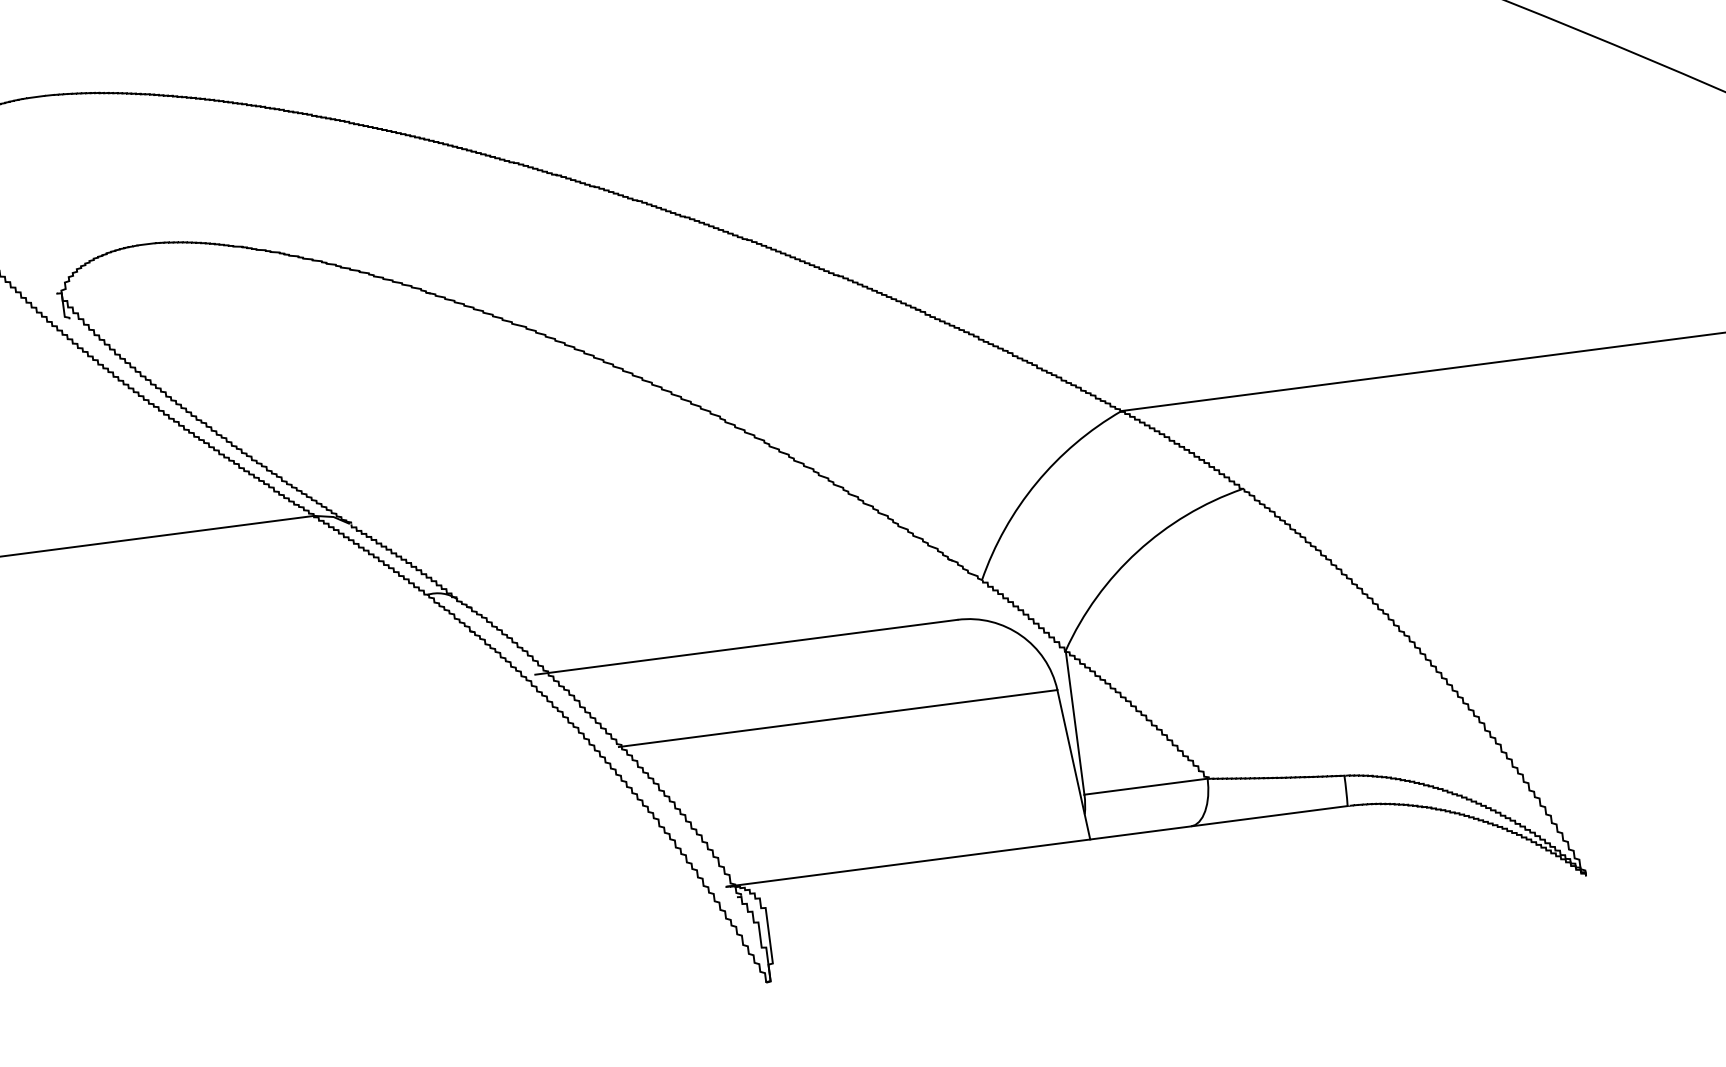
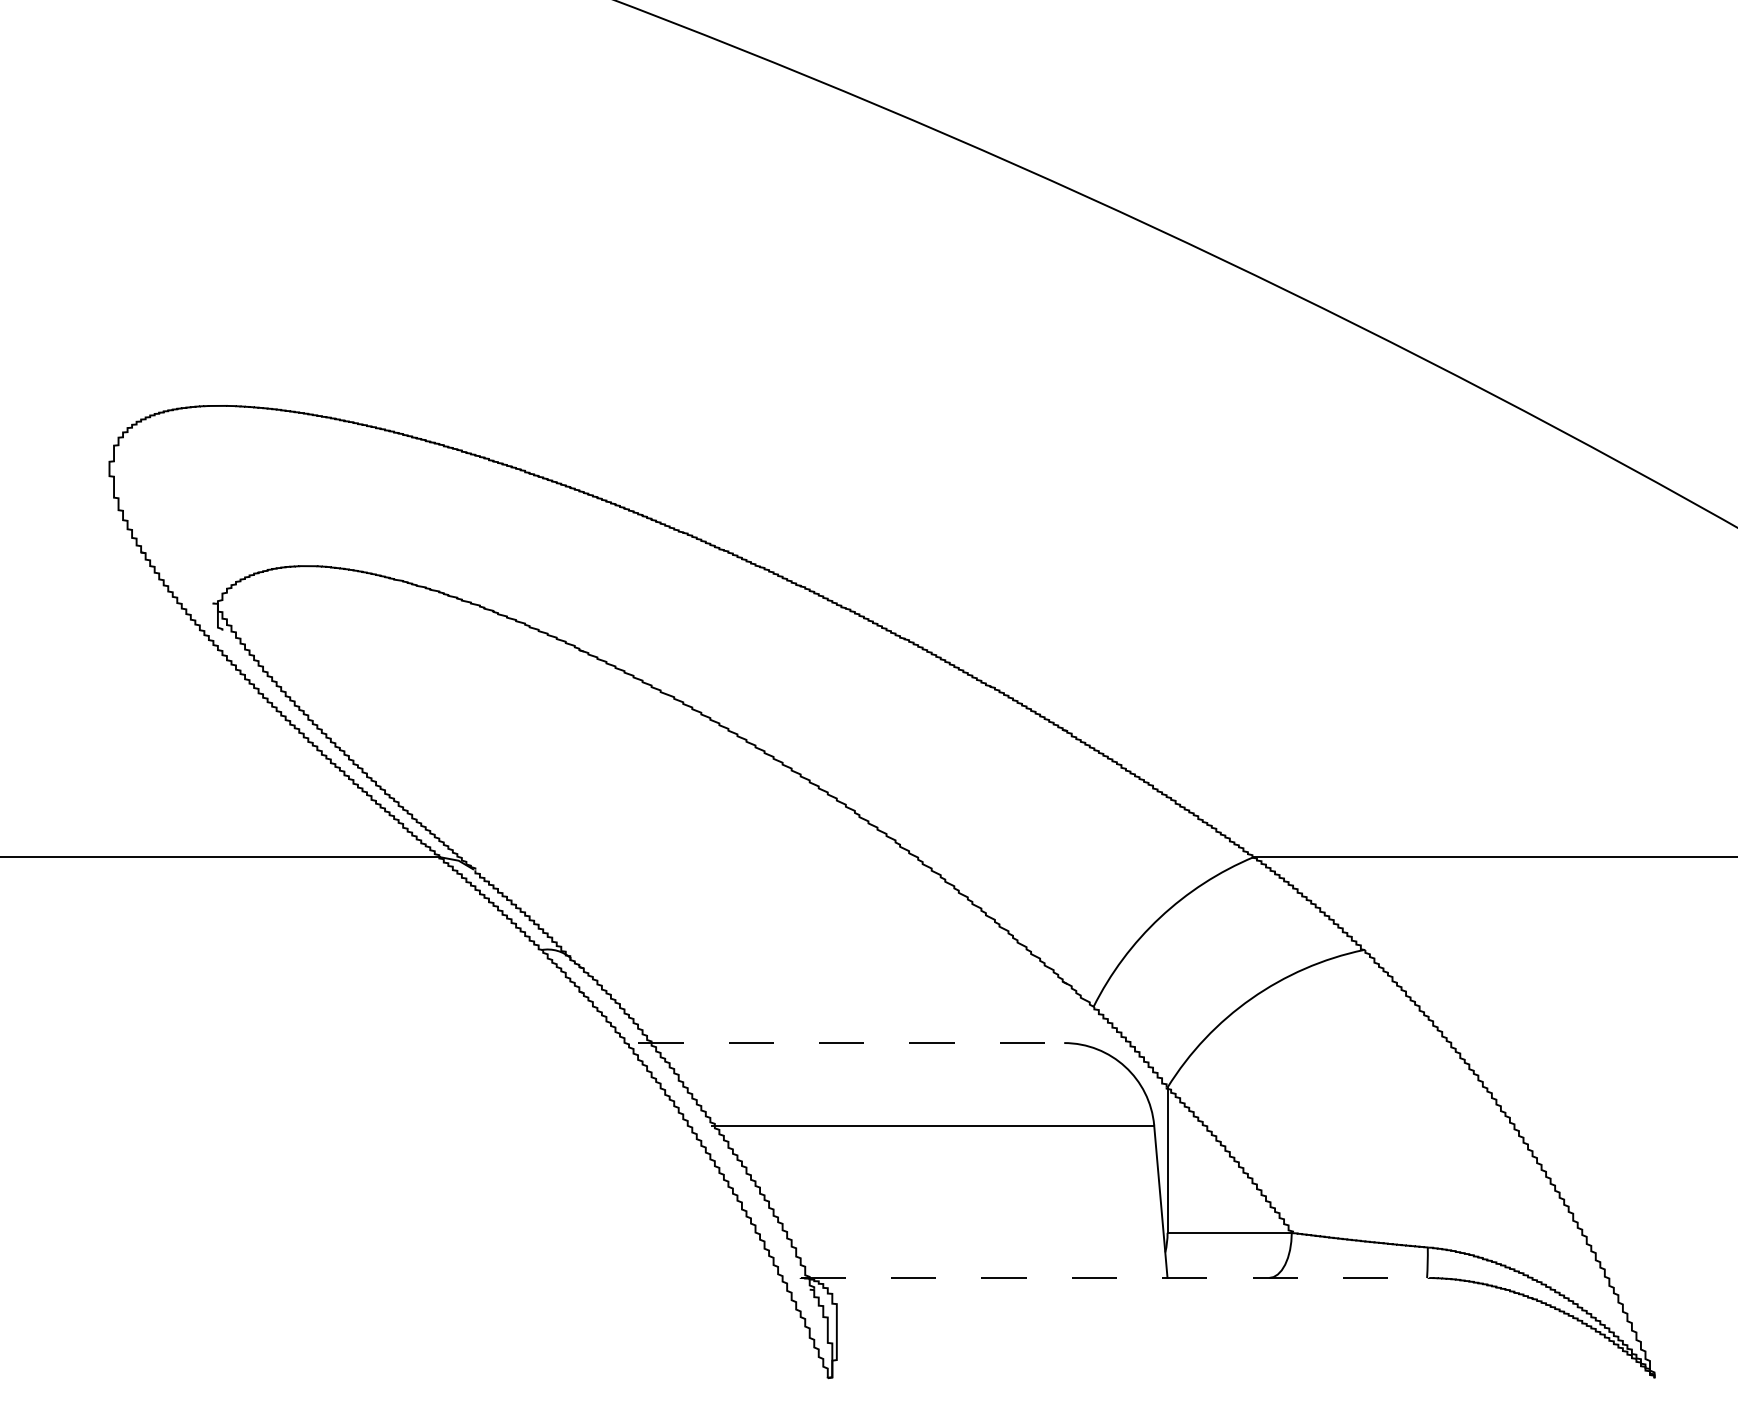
line: (746, 647) -> (851, 1043), solid -> dashed
line: (1037, 845) -> (1114, 1277), solid -> dashed

